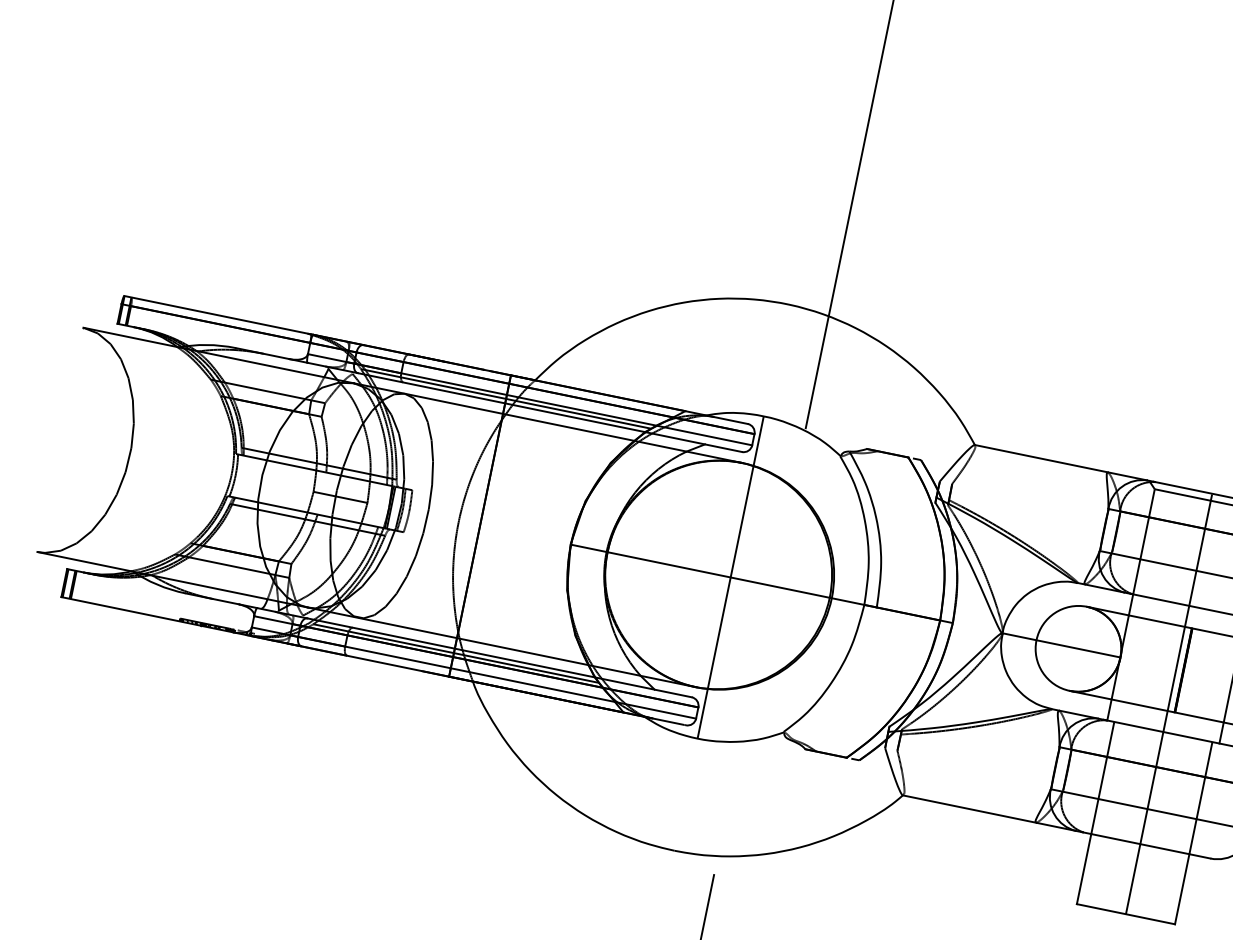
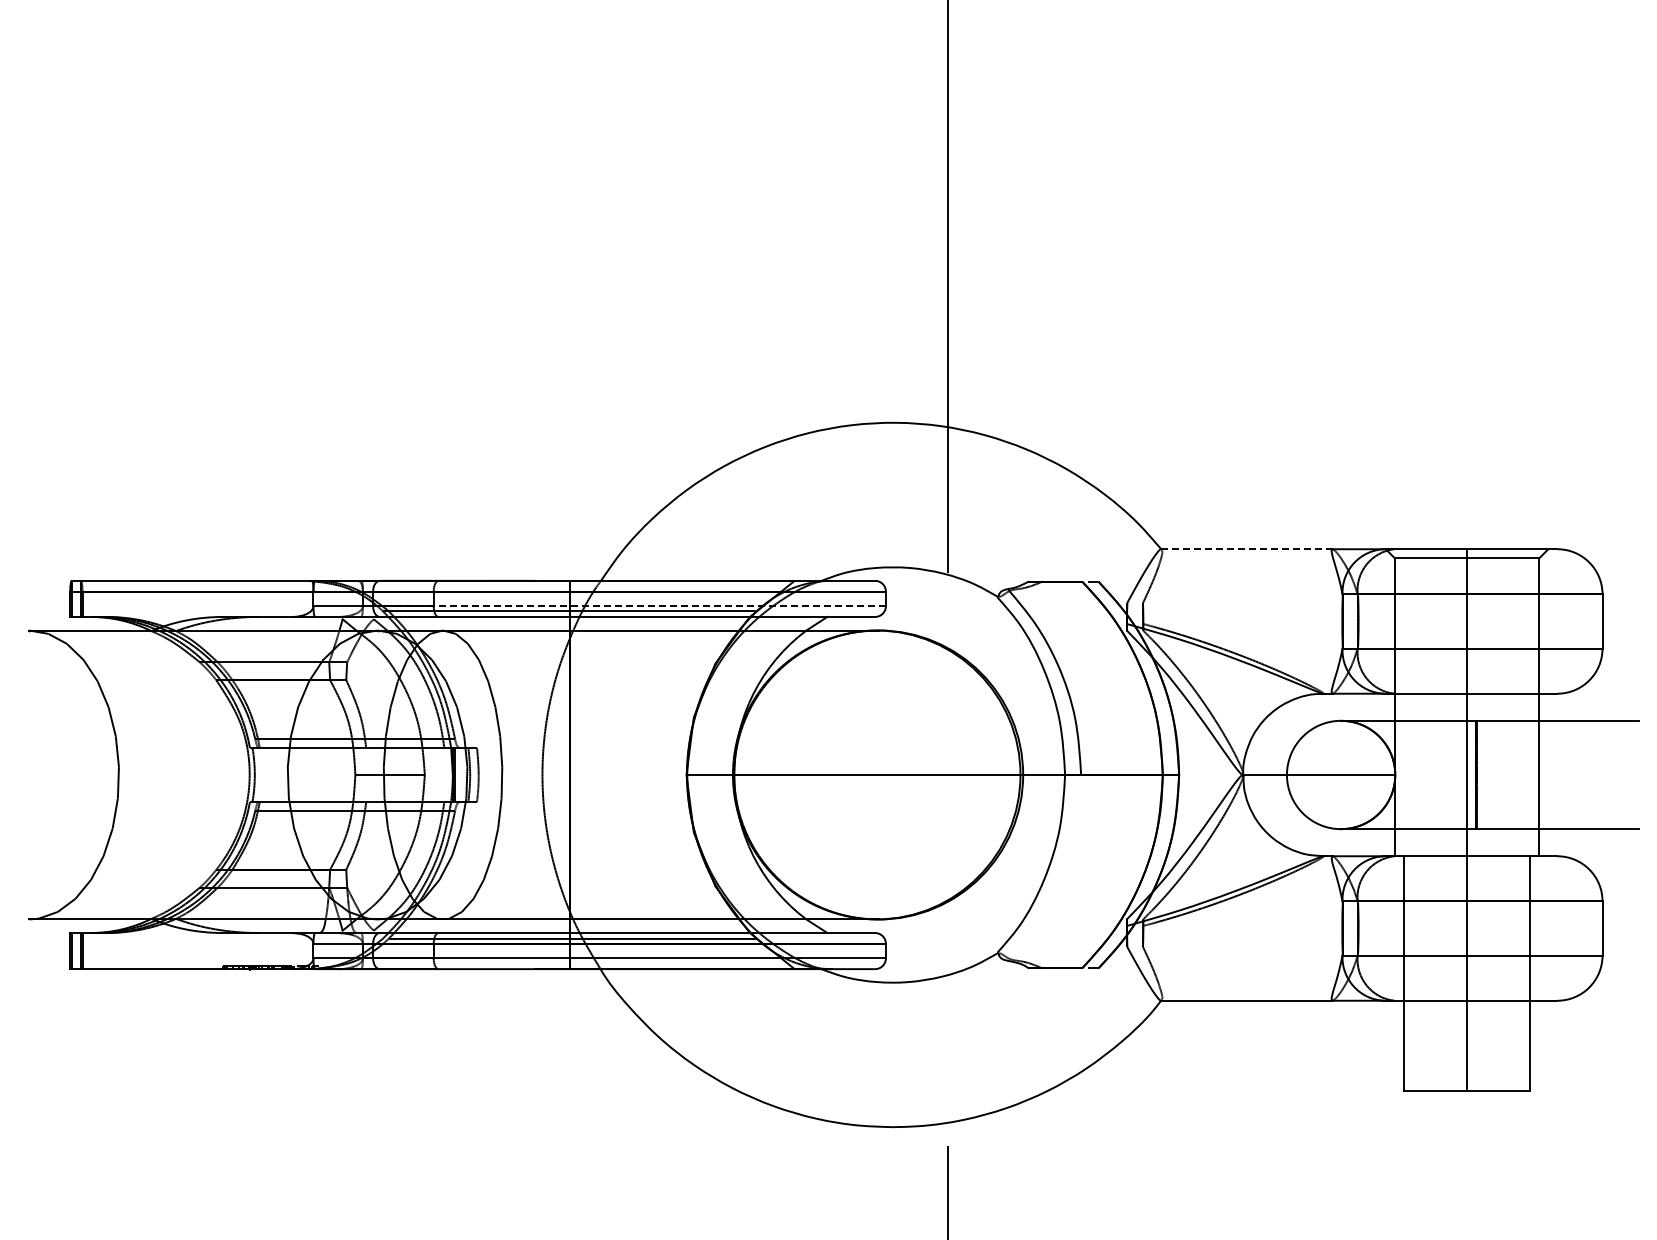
line: (553, 404) -> (630, 606), solid -> dashed
line: (1041, 458) -> (1246, 549), solid -> dashed
line: (730, 577) -> (892, 774), removed

